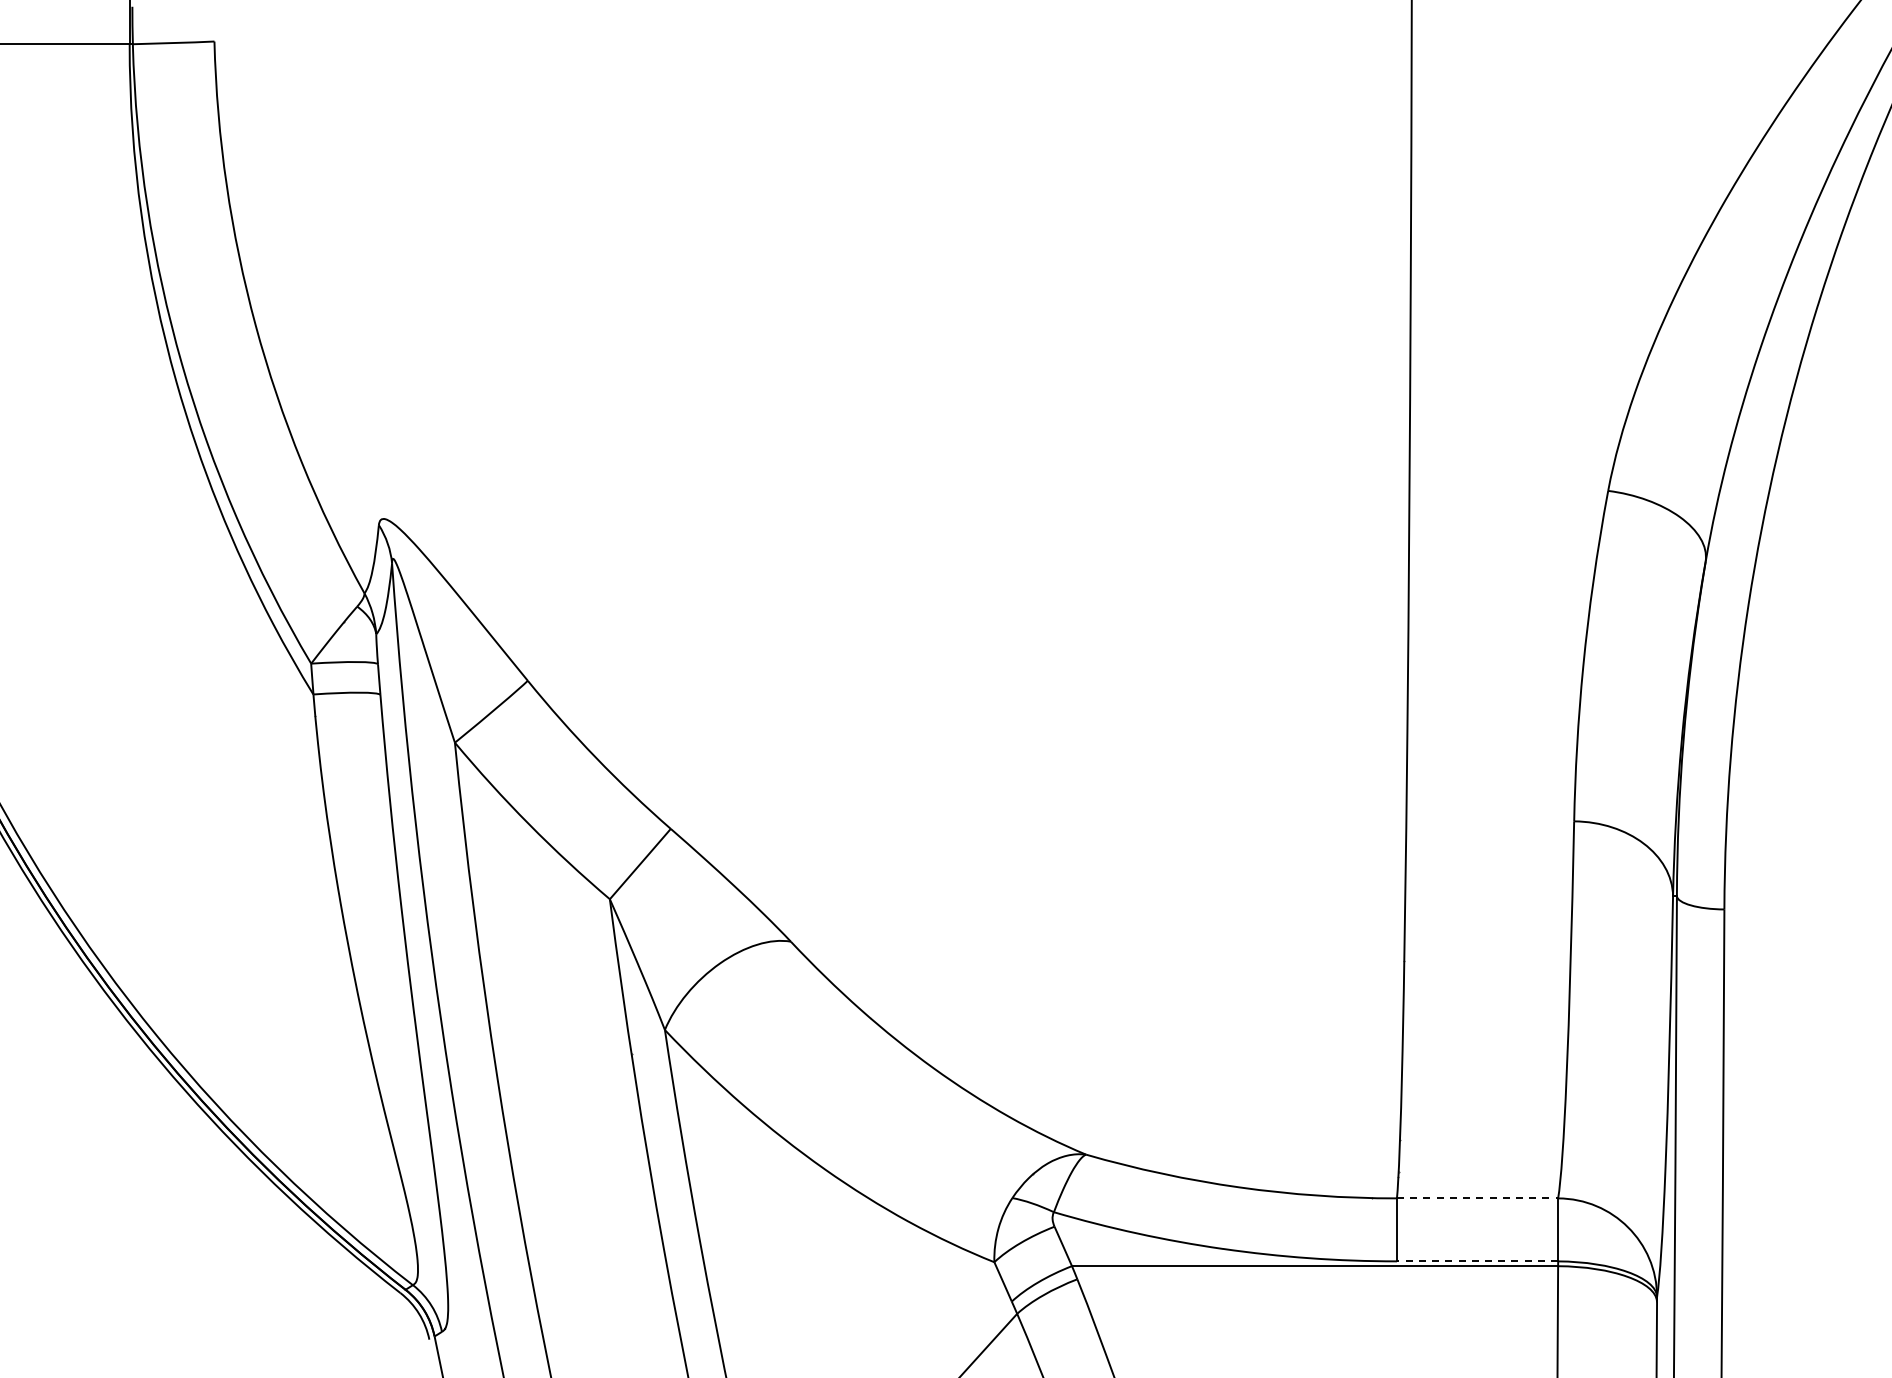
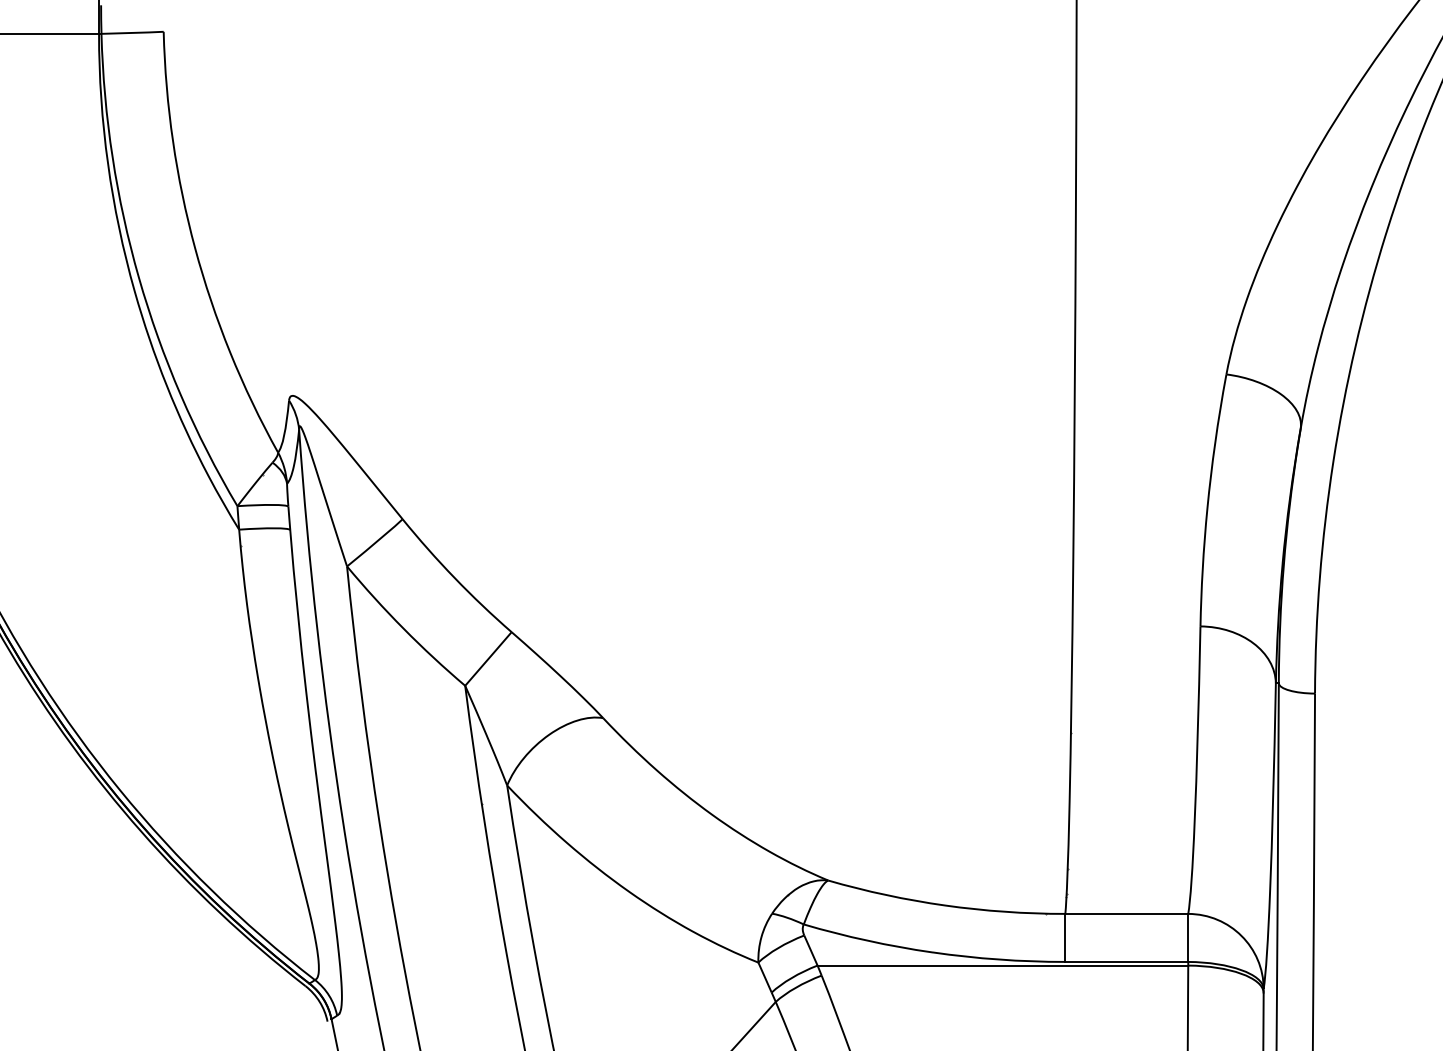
line: (1477, 1198) -> (1126, 913), dashed -> solid
line: (1477, 1261) -> (1126, 962), dashed -> solid

